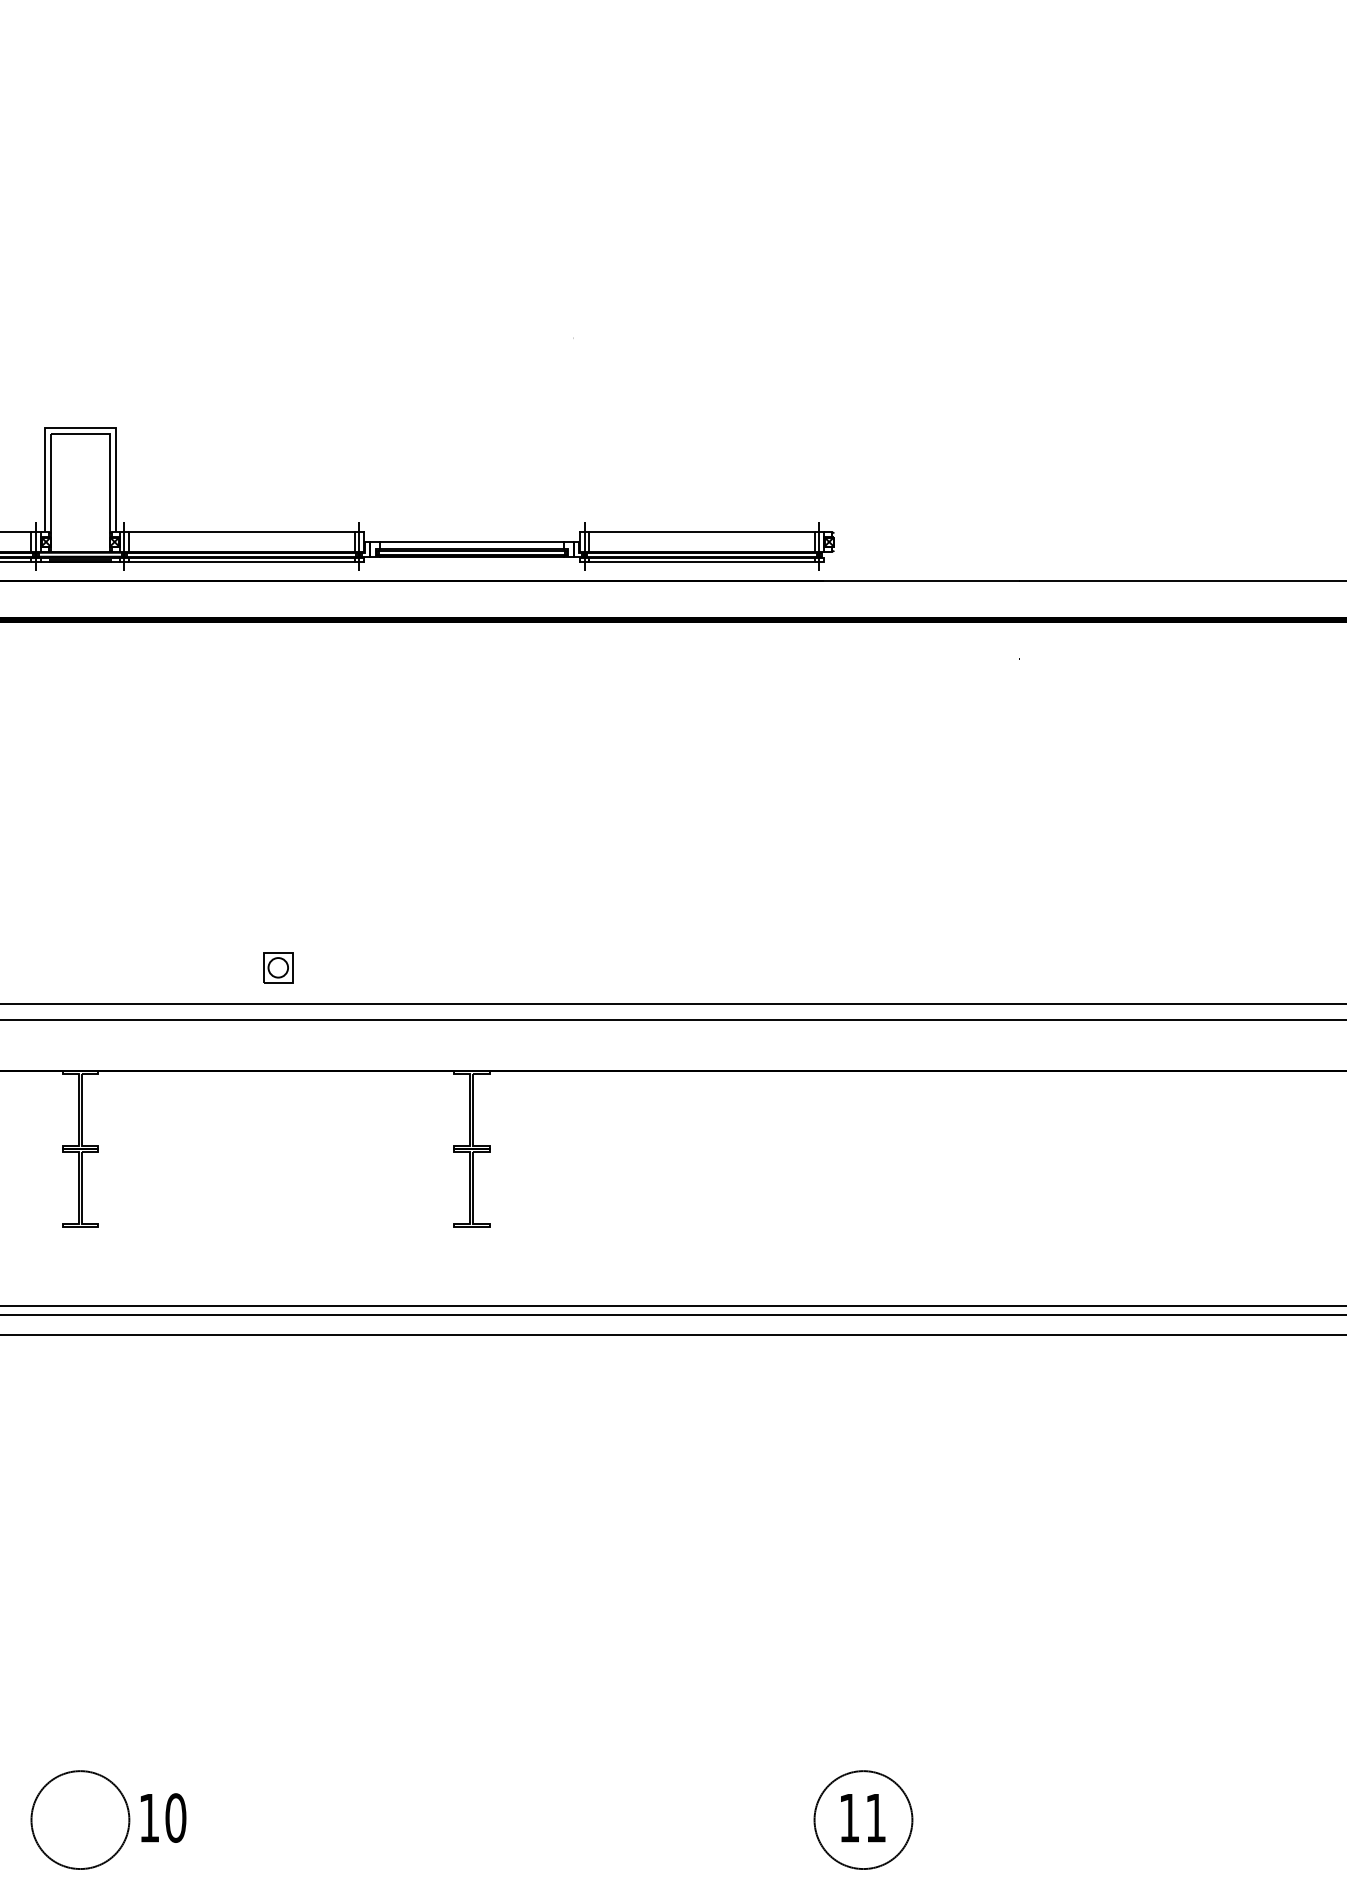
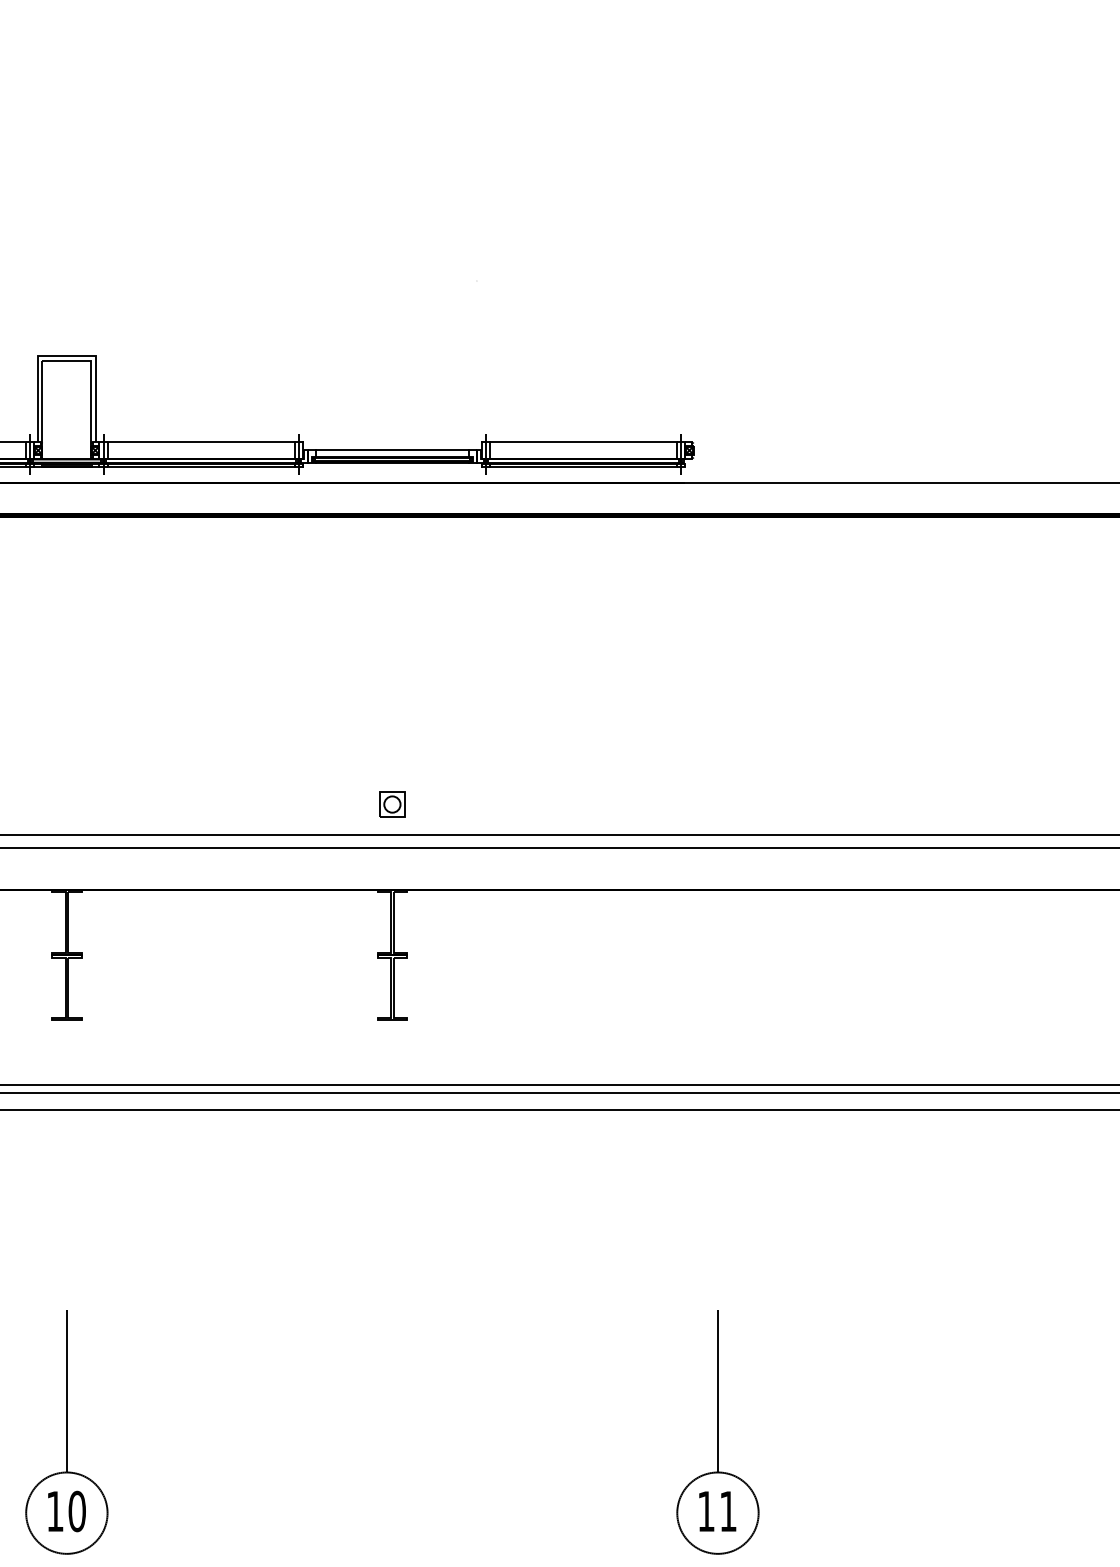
part: (278, 967) -> (392, 804), moved
line: (79, 1672) -> (66, 1390), added
line: (862, 1672) -> (717, 1390), added
text: (162, 1818) -> (66, 1511), moved

